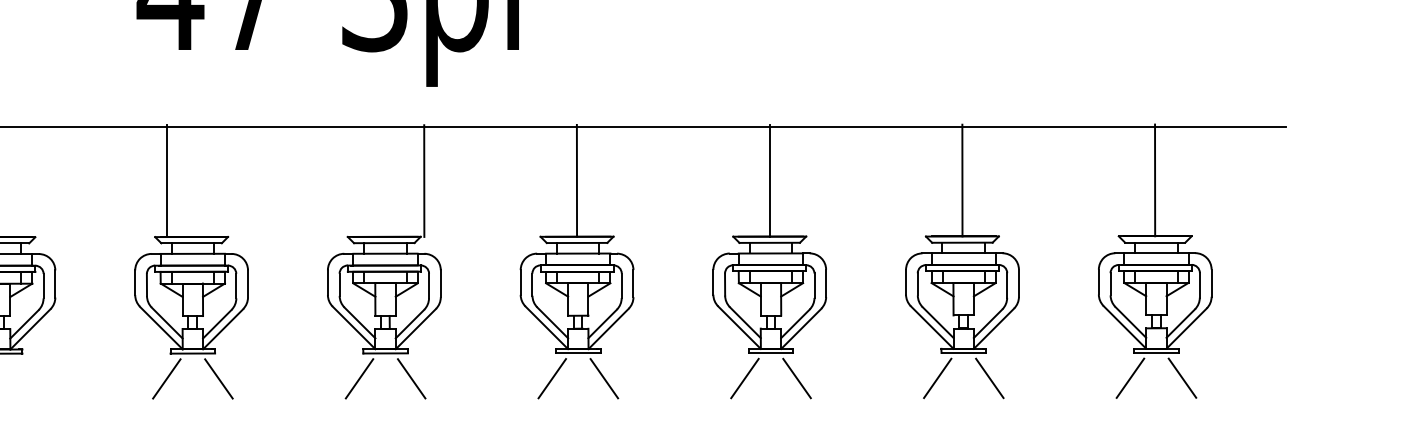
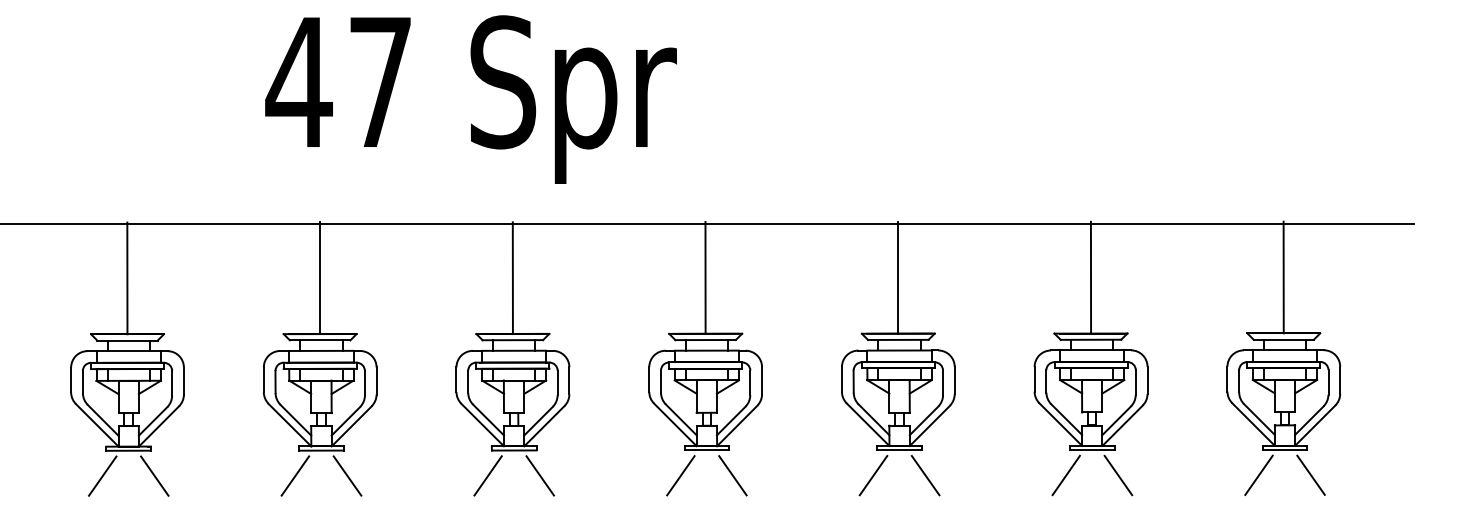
line: (166, 181) -> (320, 278), moved
line: (423, 181) -> (512, 278), moved
line: (25, 378) -> (154, 475), added

